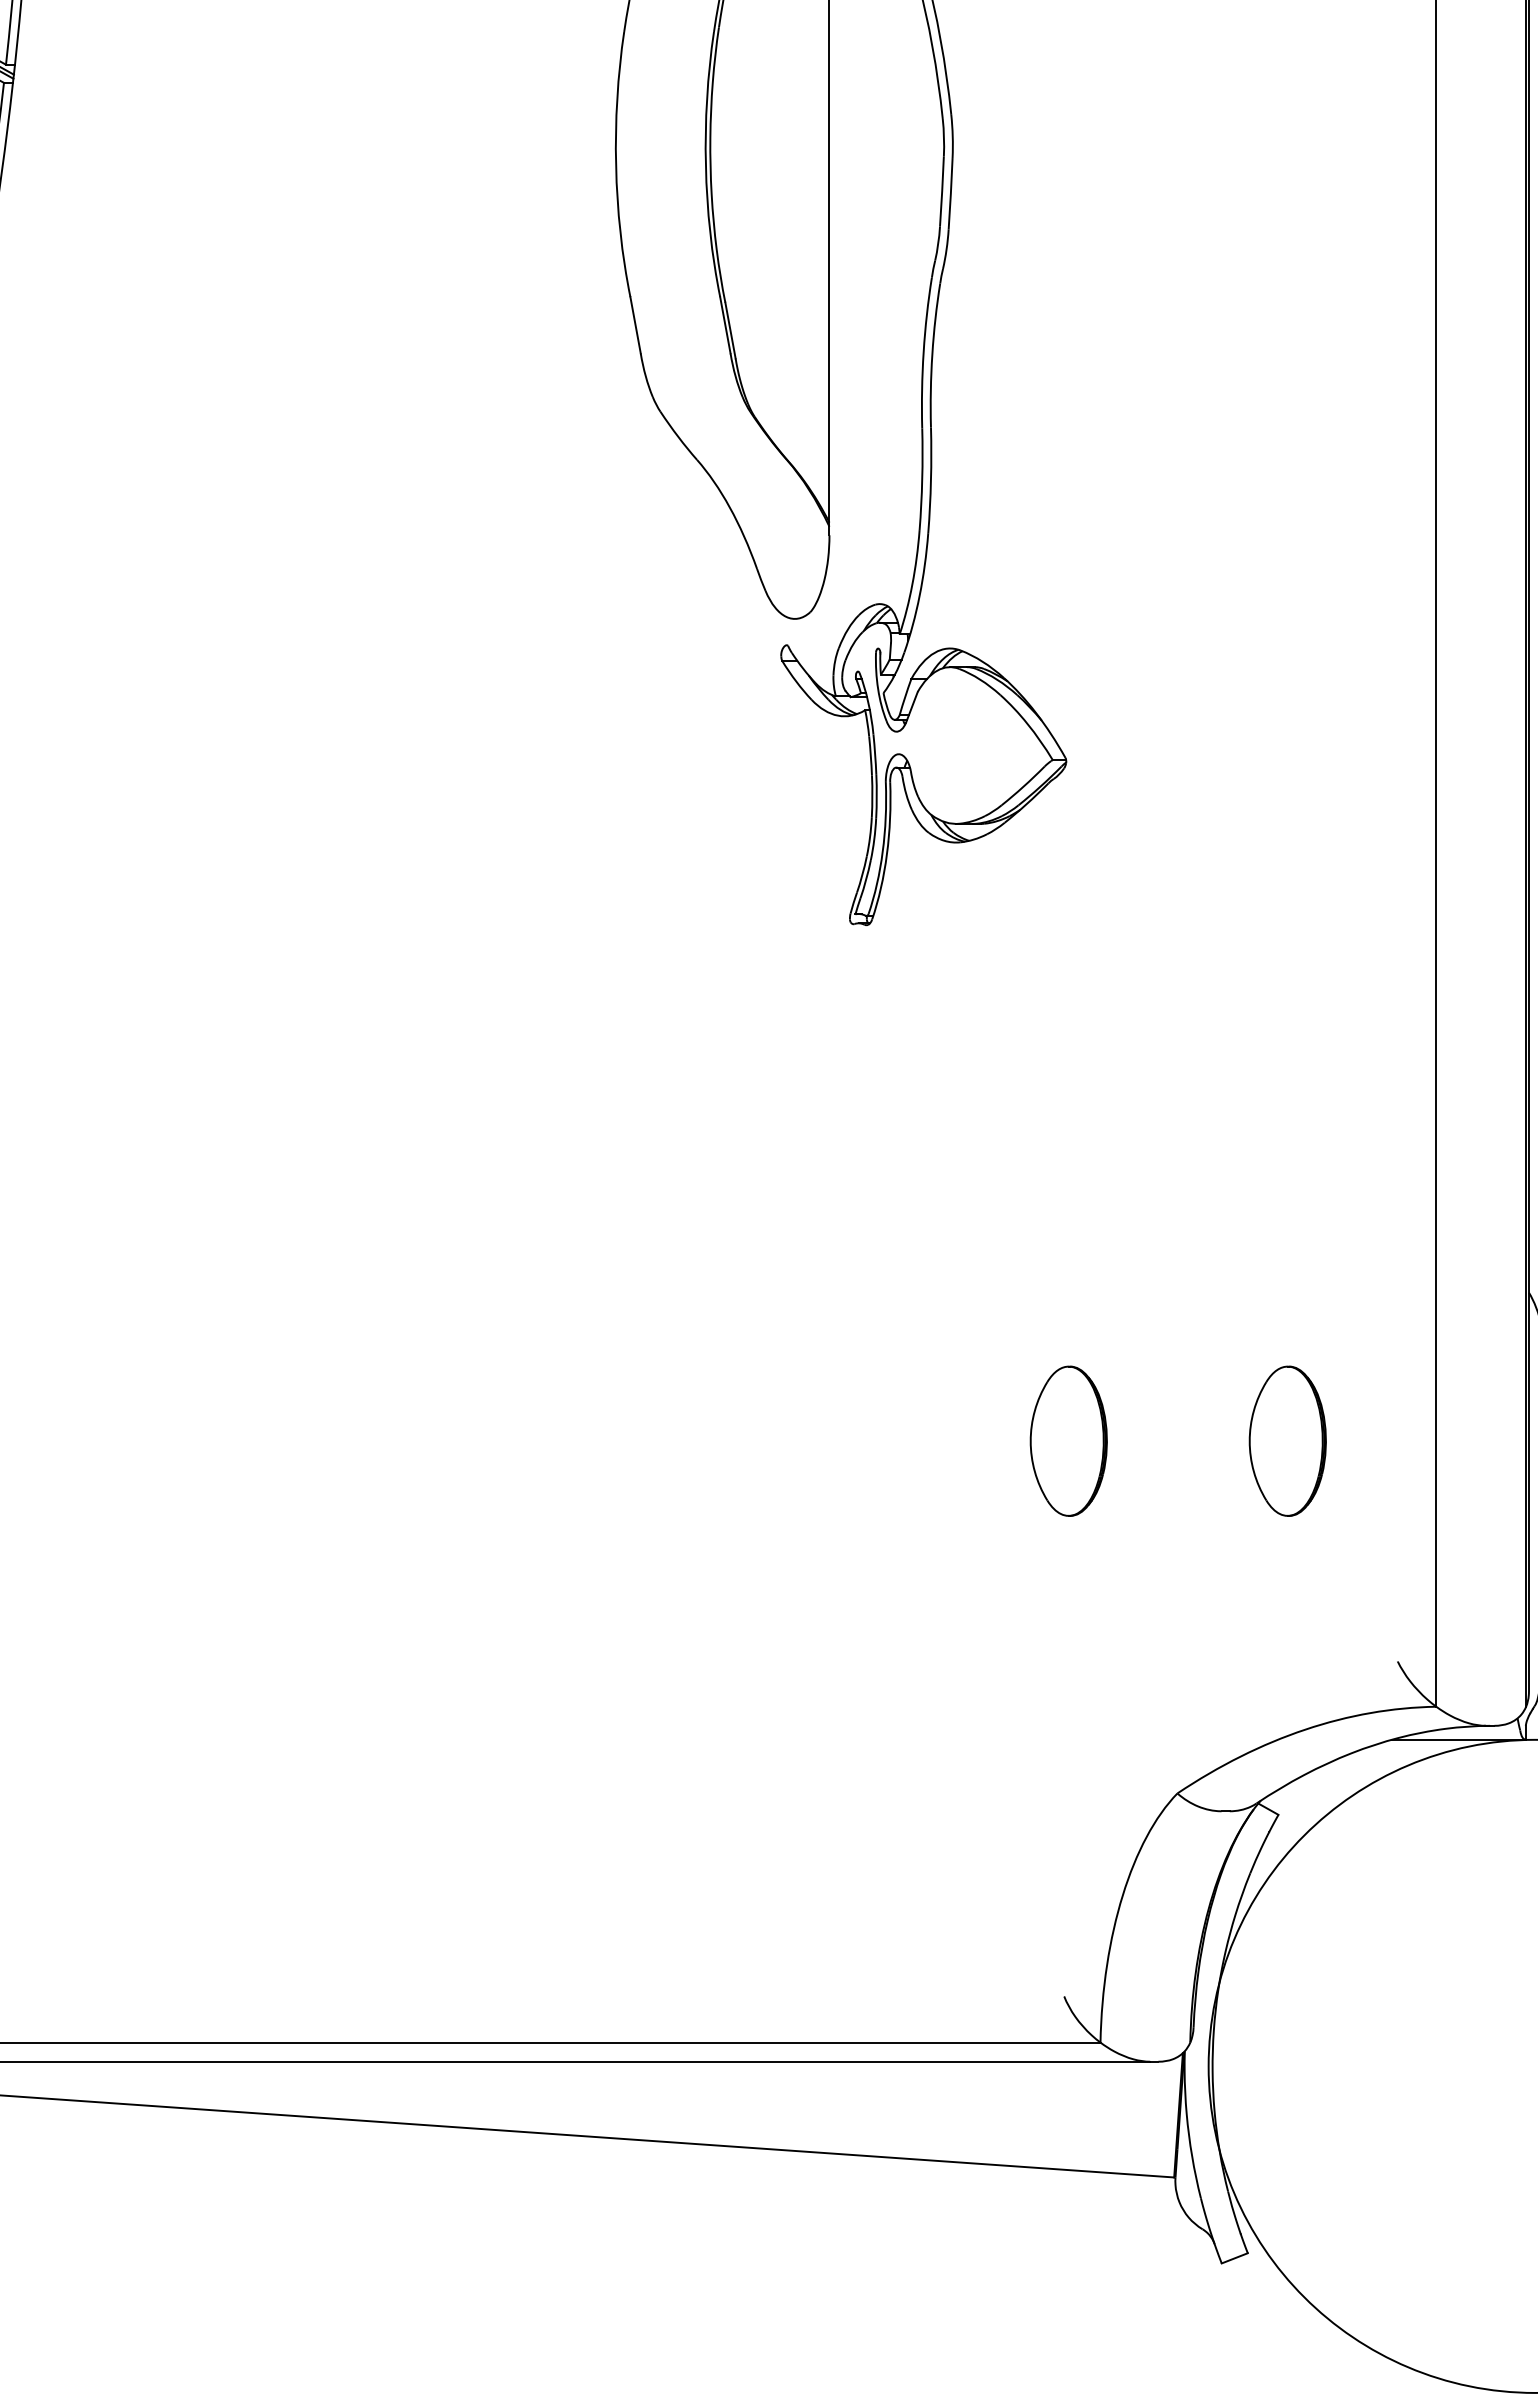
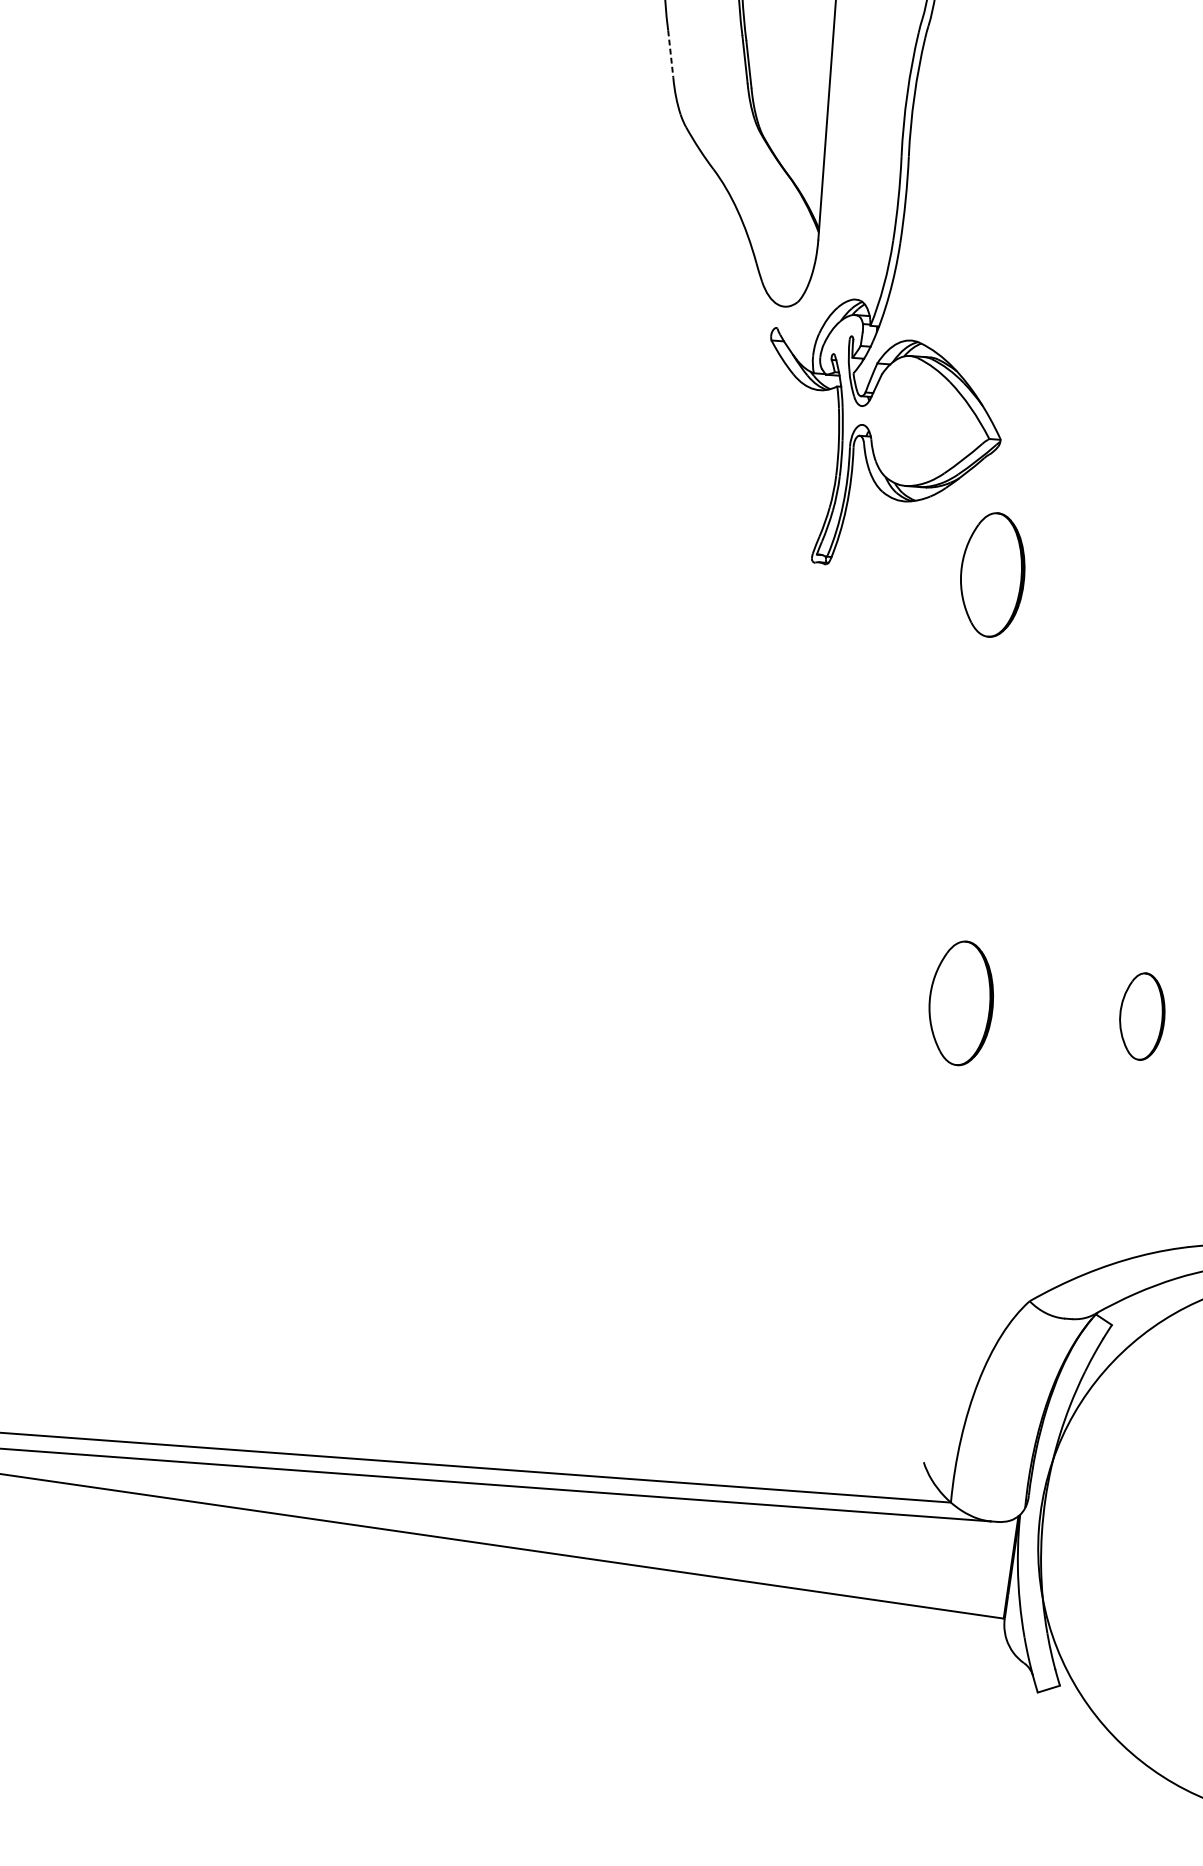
line: (635, 325) -> (670, 54), solid -> dashed
part: (1068, 922) -> (992, 574), added
part: (1287, 1440) -> (1142, 1016), size x0.7

